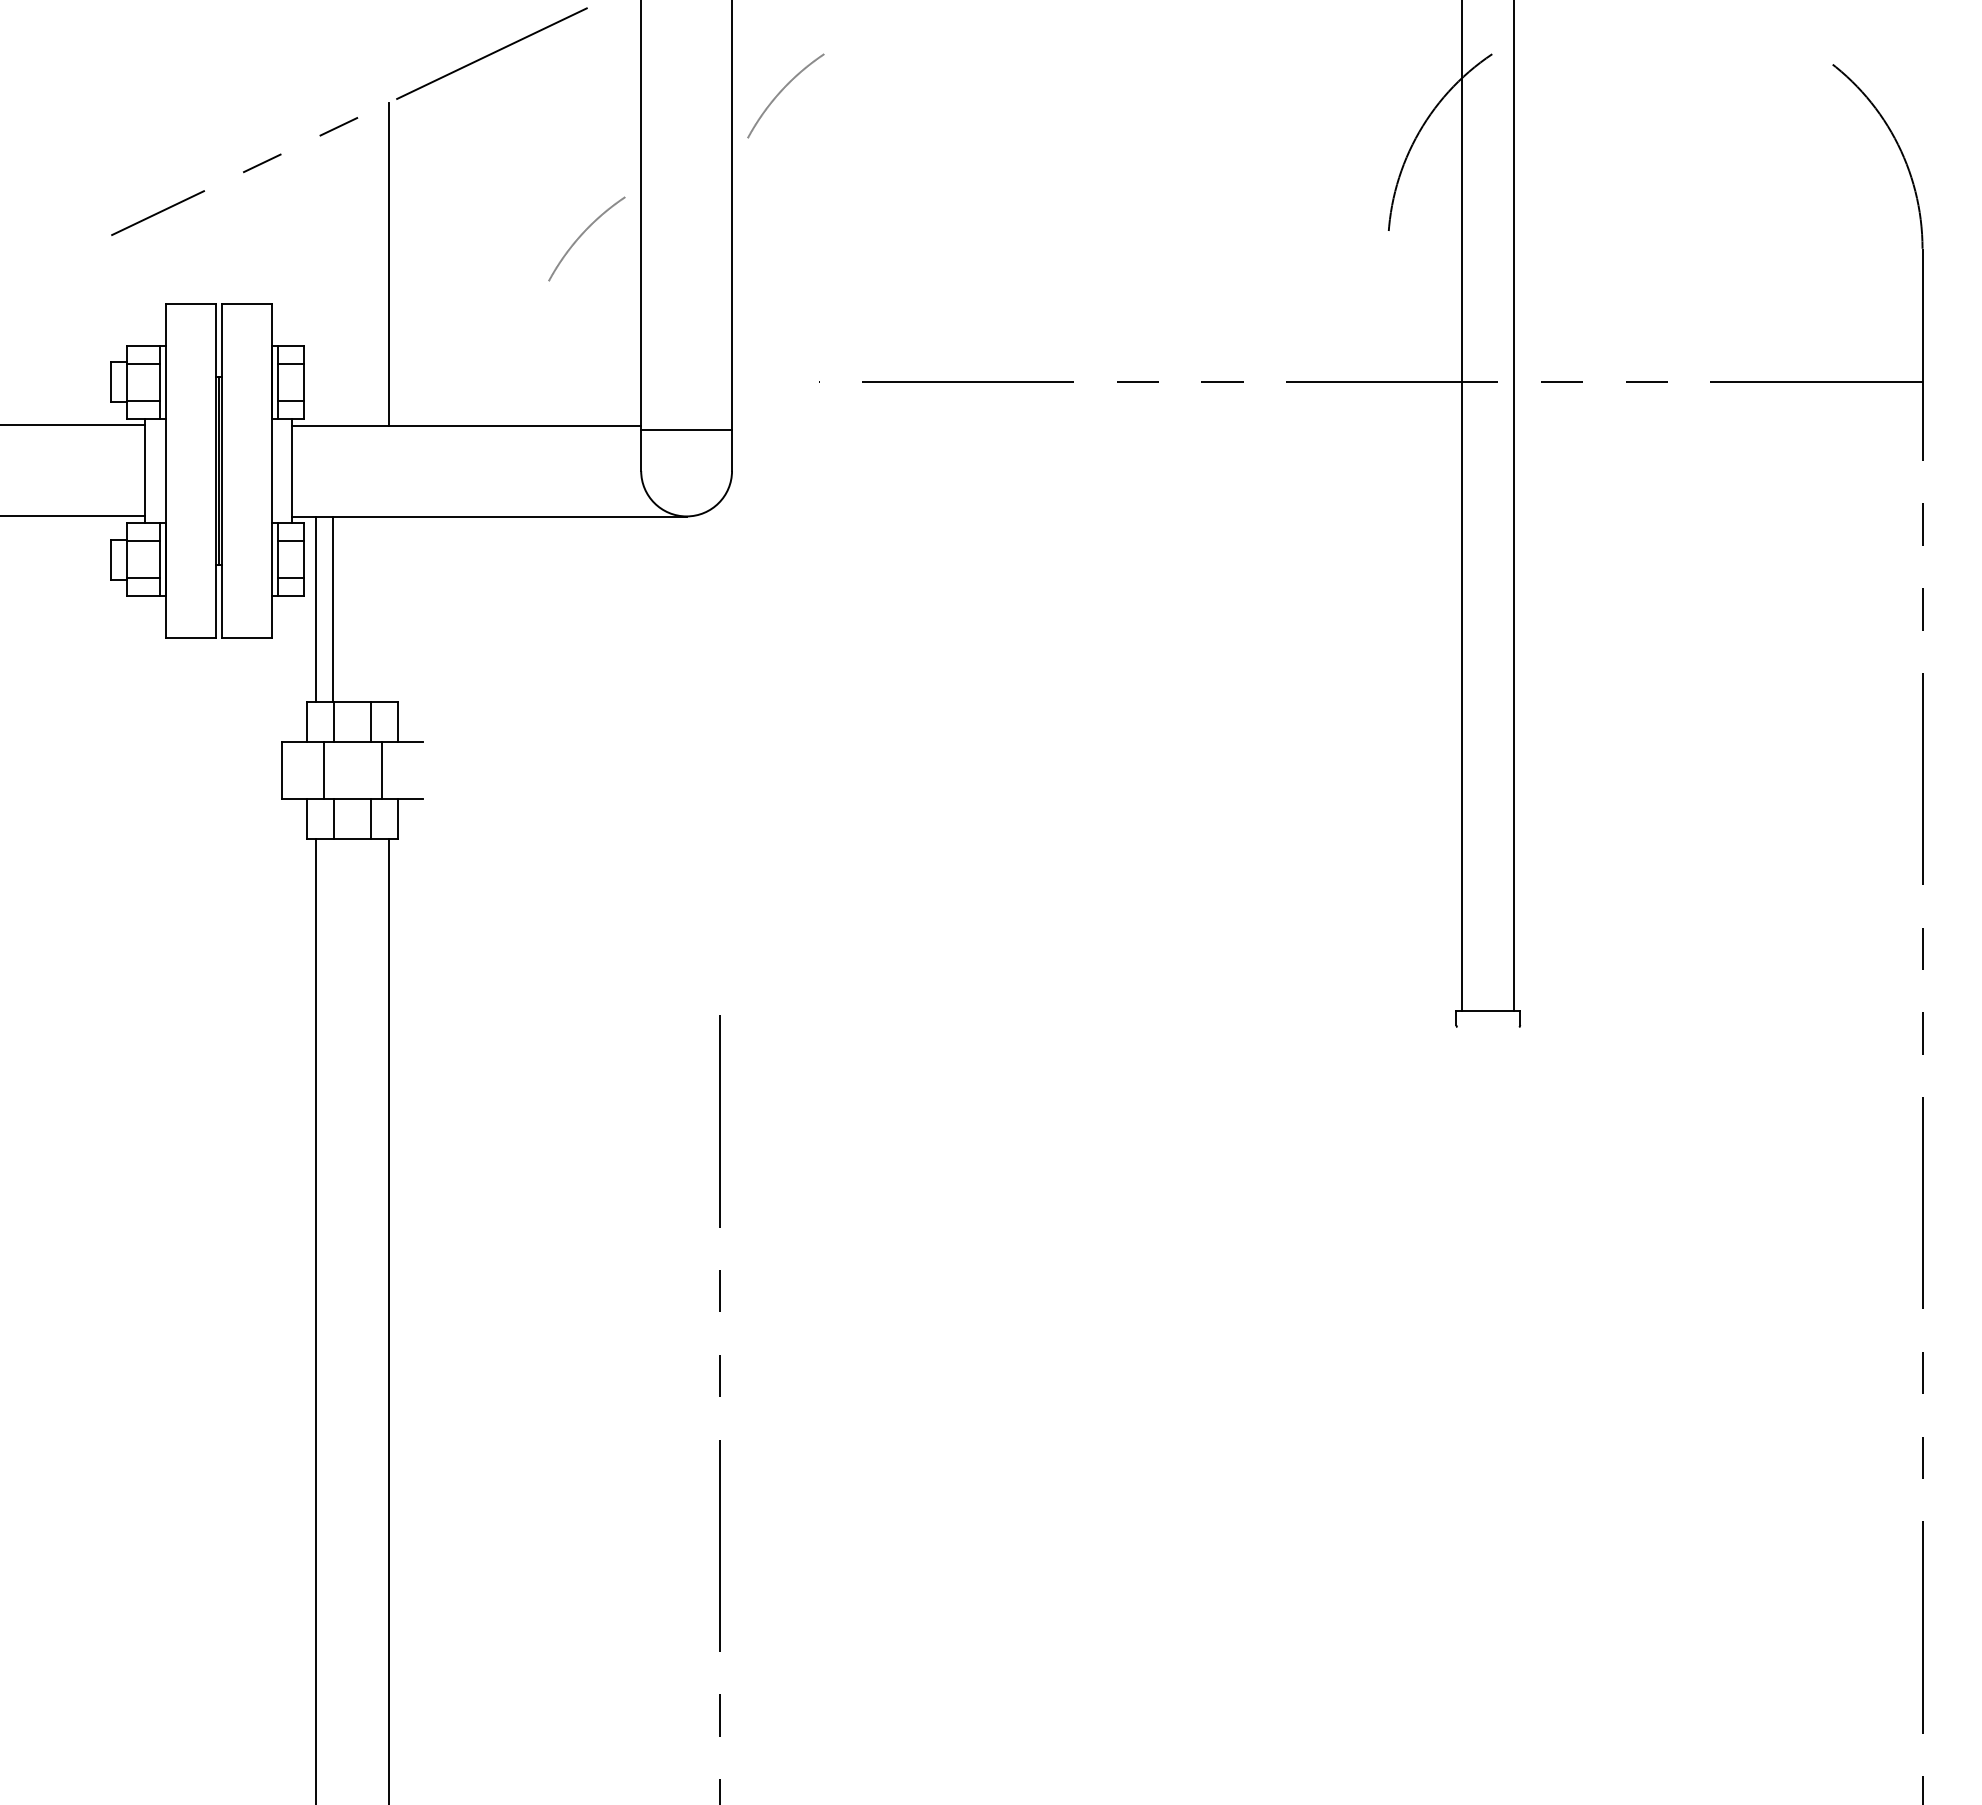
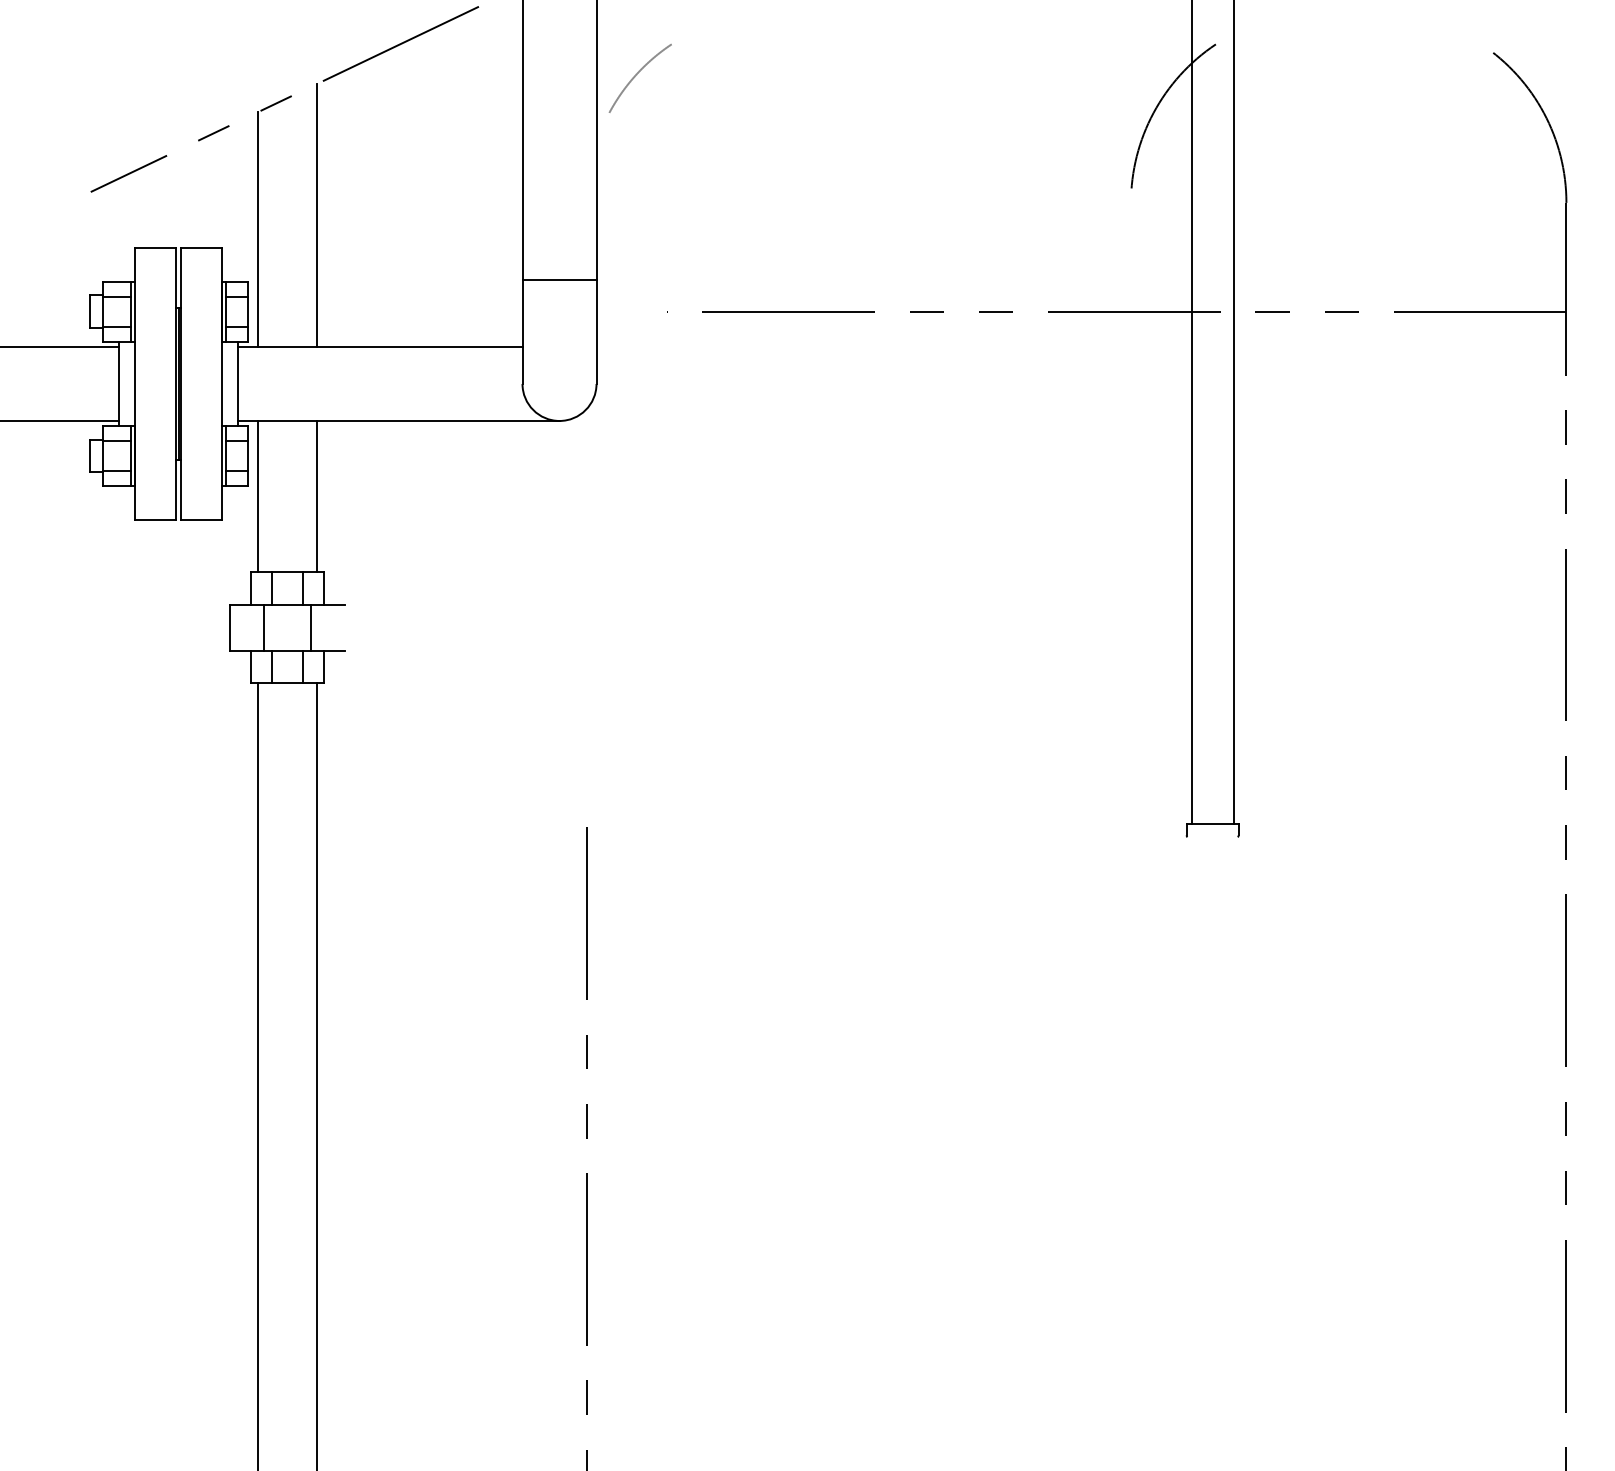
arc: (583, 234) -> (475, 191), removed
line: (316, 281) -> (257, 229), added
line: (686, 429) -> (559, 280), moved
line: (332, 608) -> (316, 495), moved

